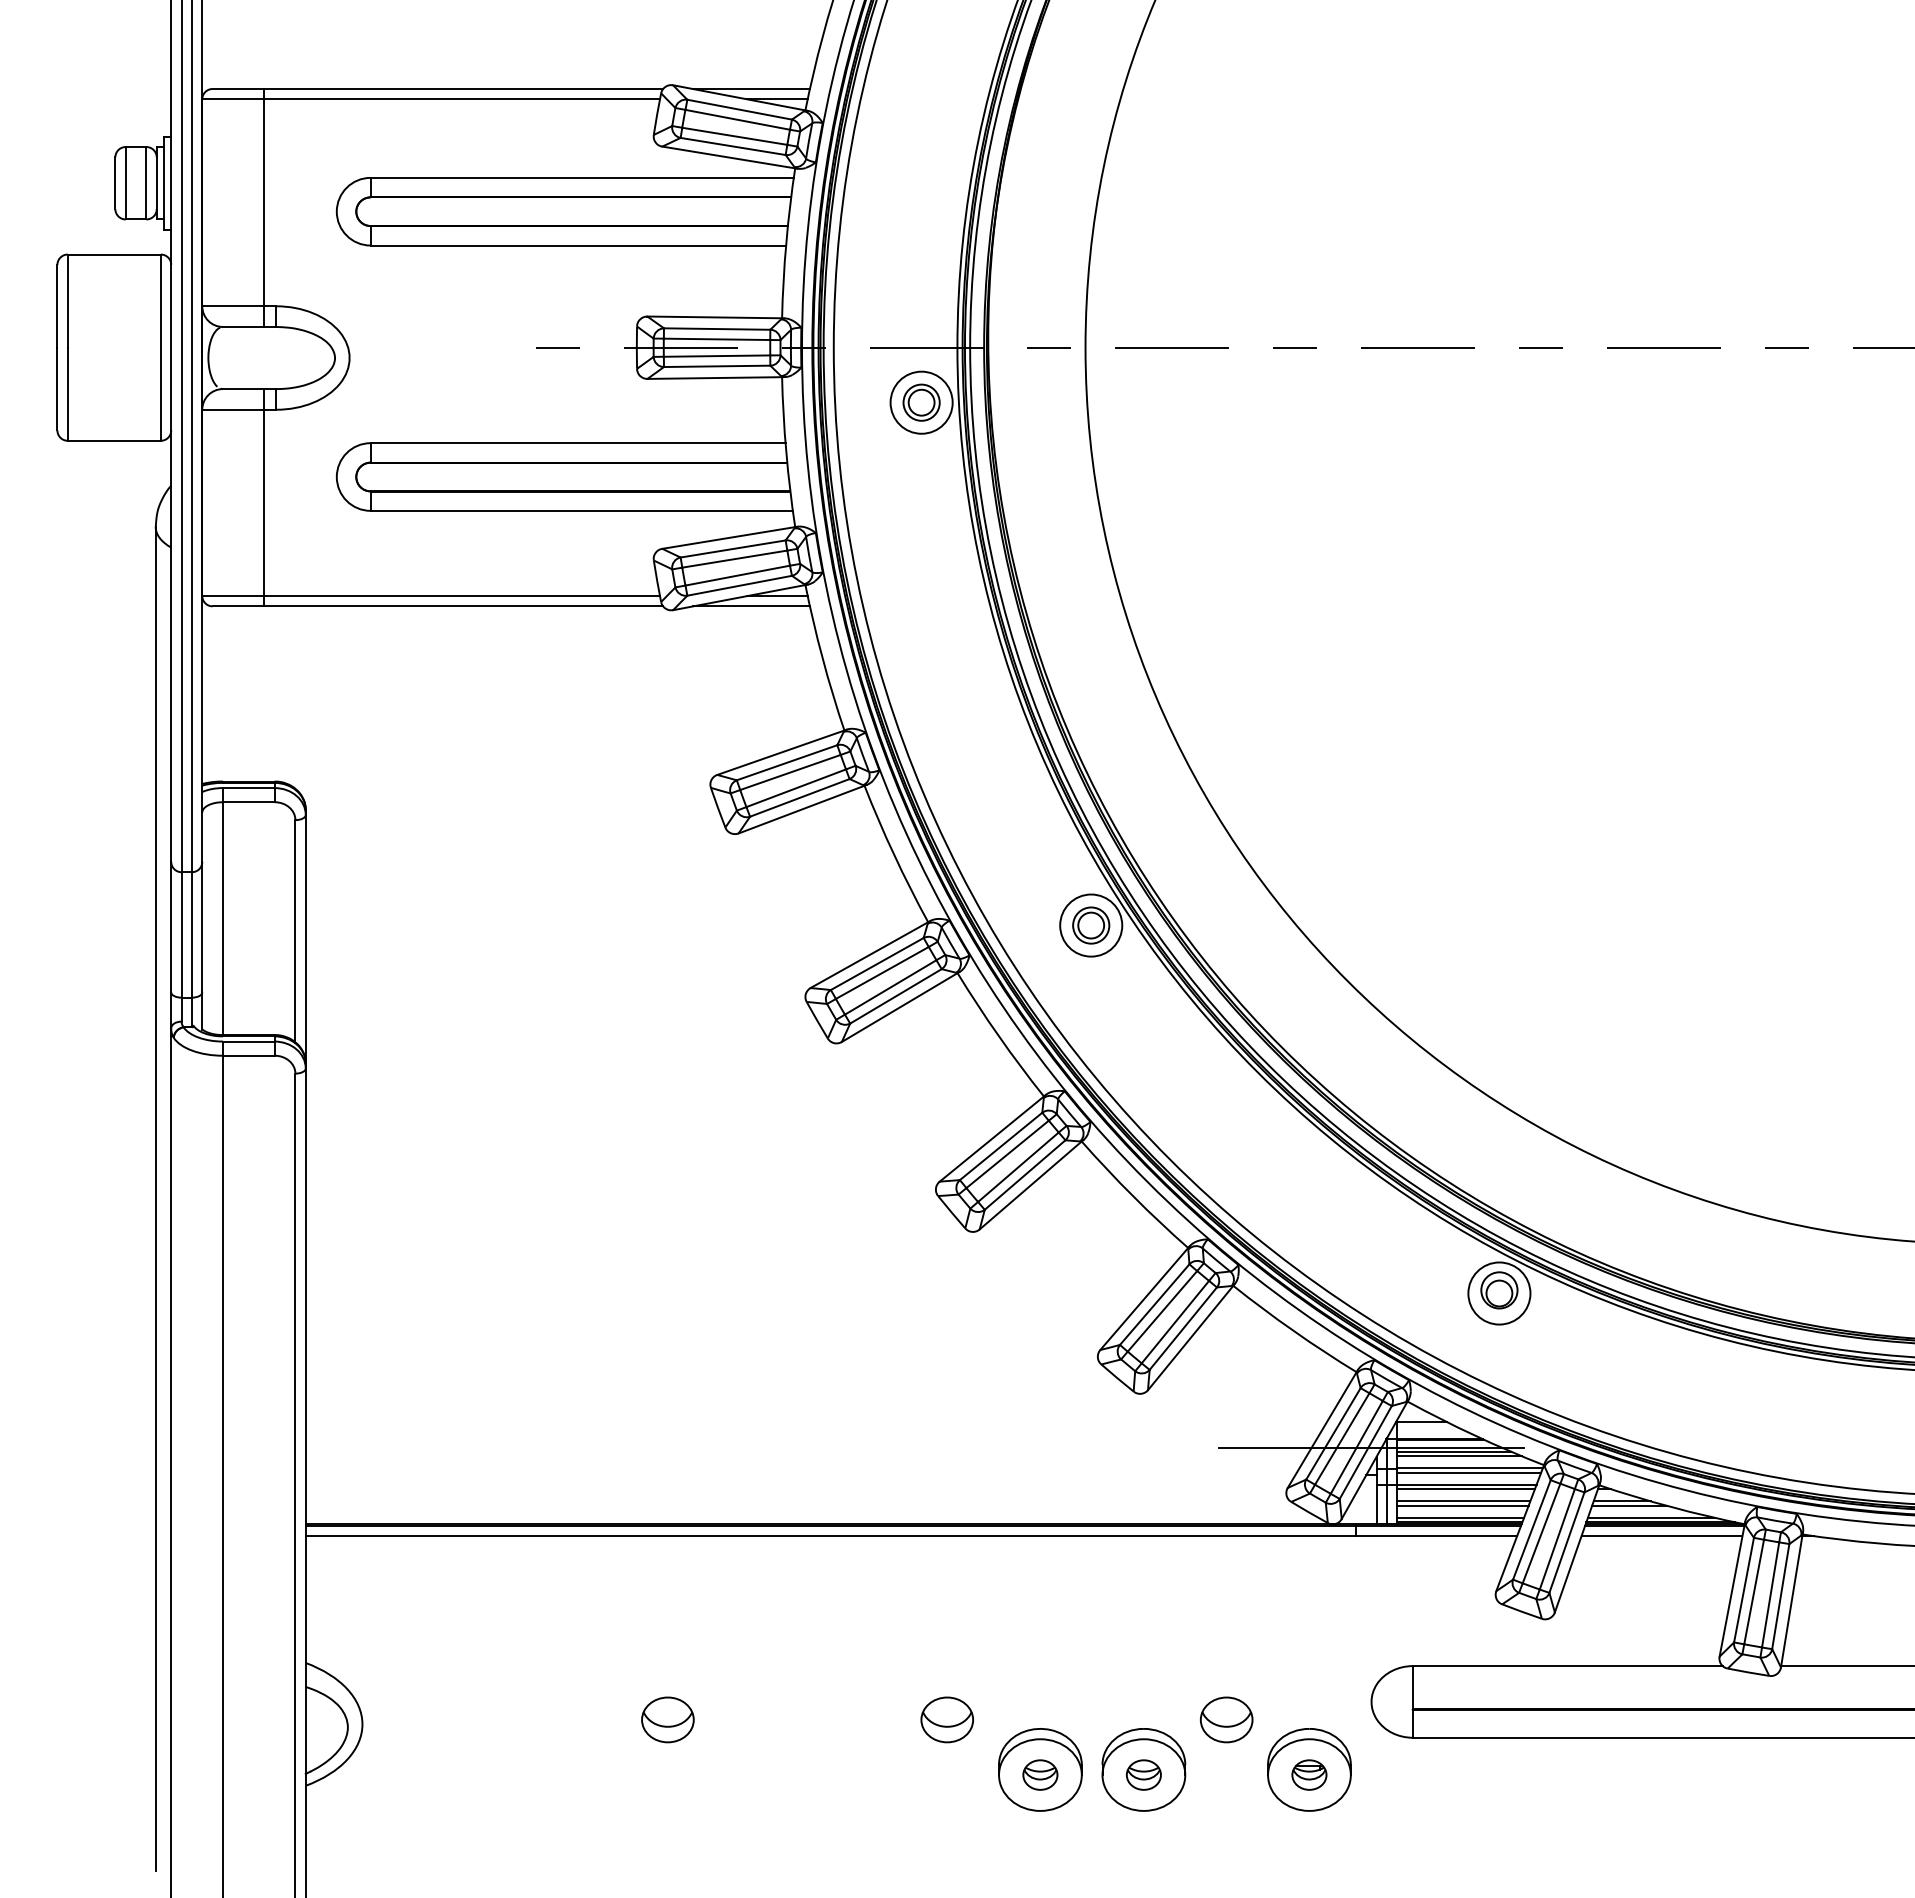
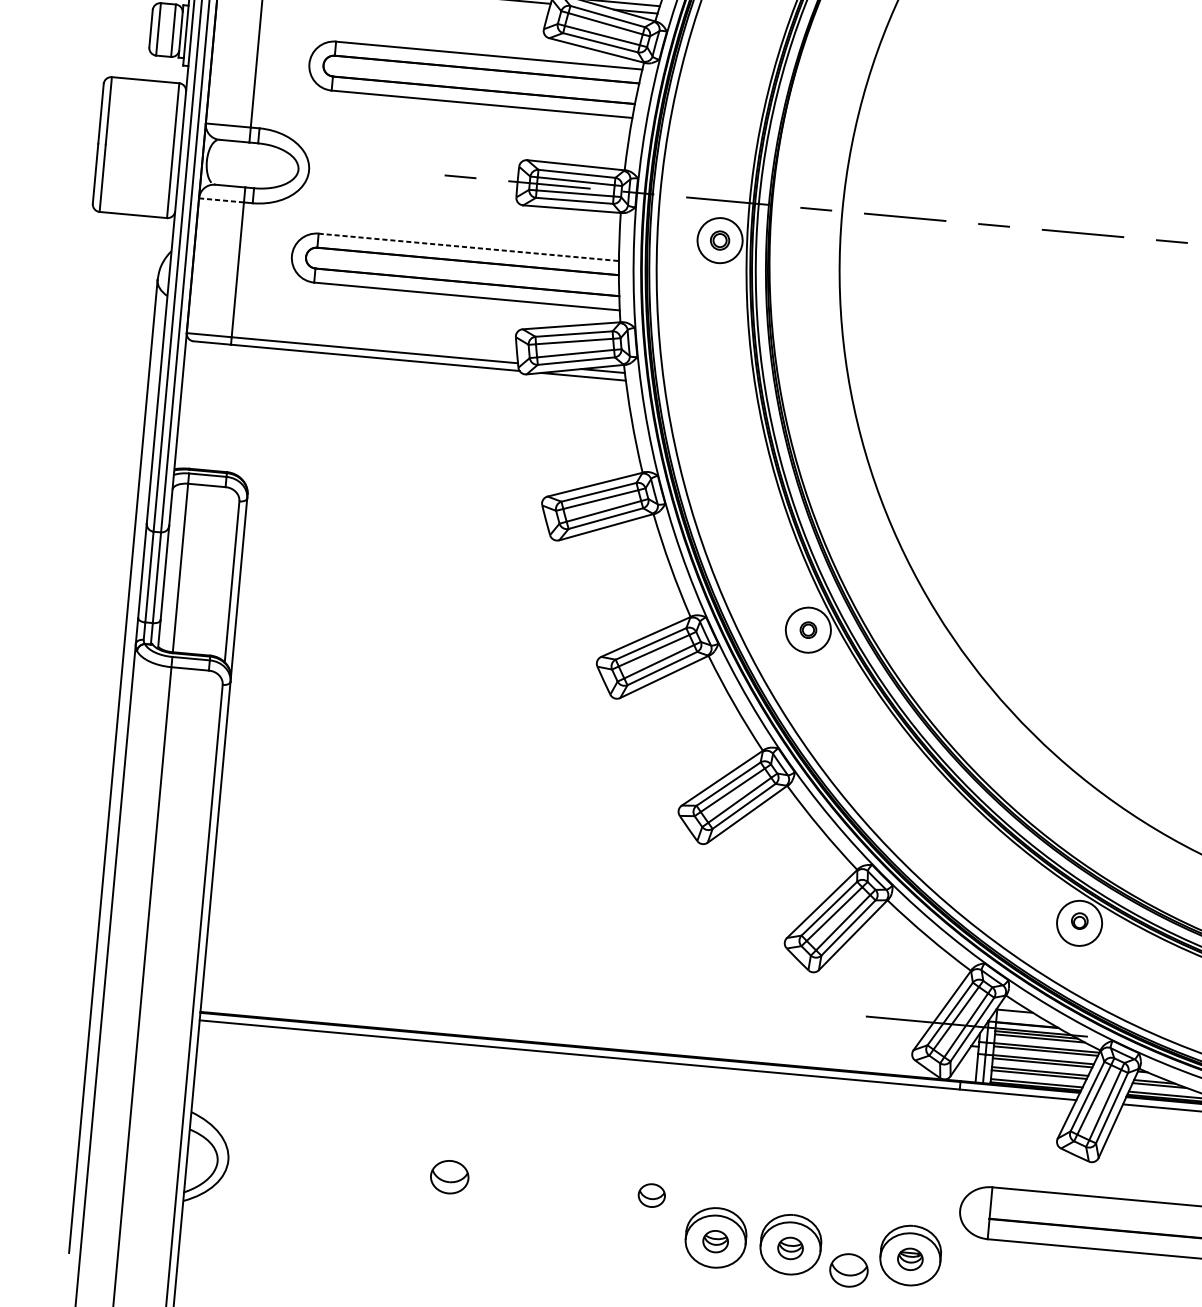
part: (921, 402) -> (720, 240), size x0.7
line: (232, 409) -> (220, 200), solid -> dashed
line: (578, 443) -> (469, 247), solid -> dashed
part: (1091, 925) -> (808, 630), size x0.6
part: (1499, 1290) -> (1079, 921), size x0.6
part: (946, 1719) -> (651, 1195), size x0.7
part: (1226, 1719) -> (848, 1270), moved

